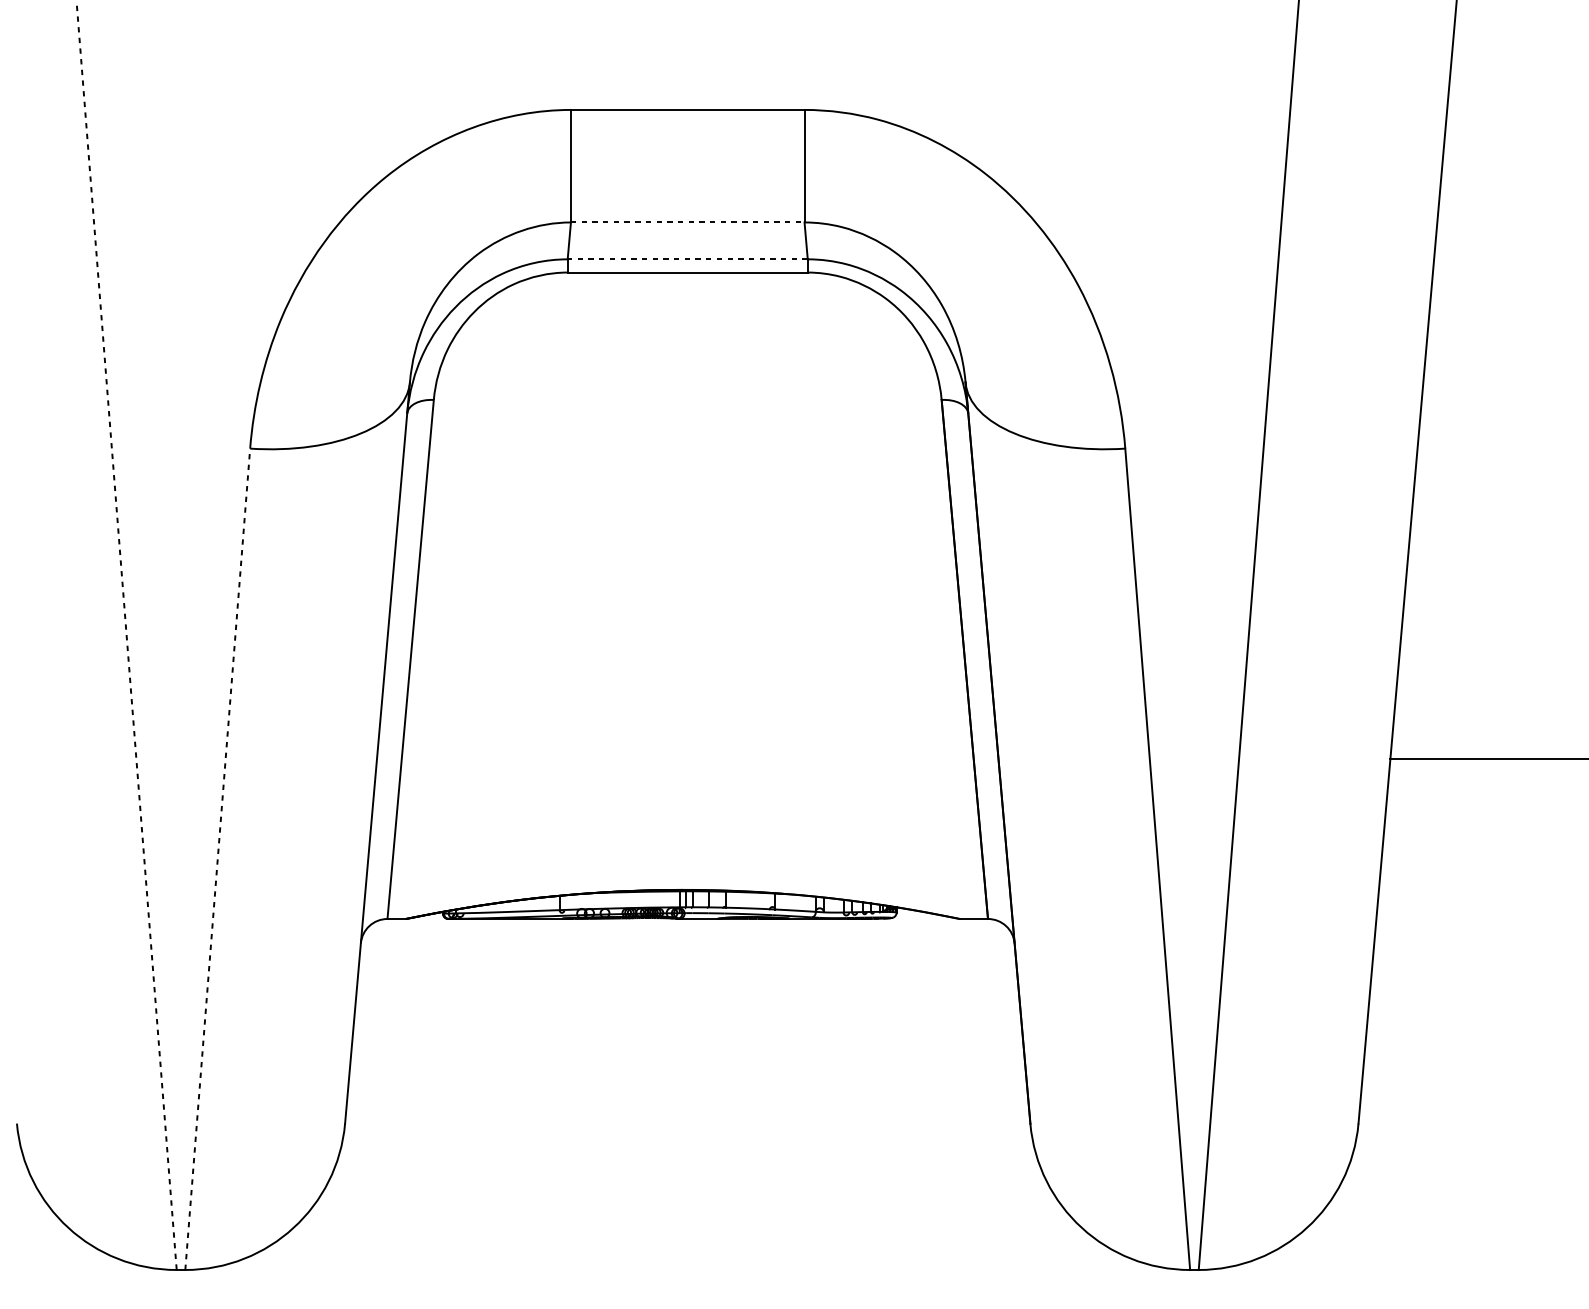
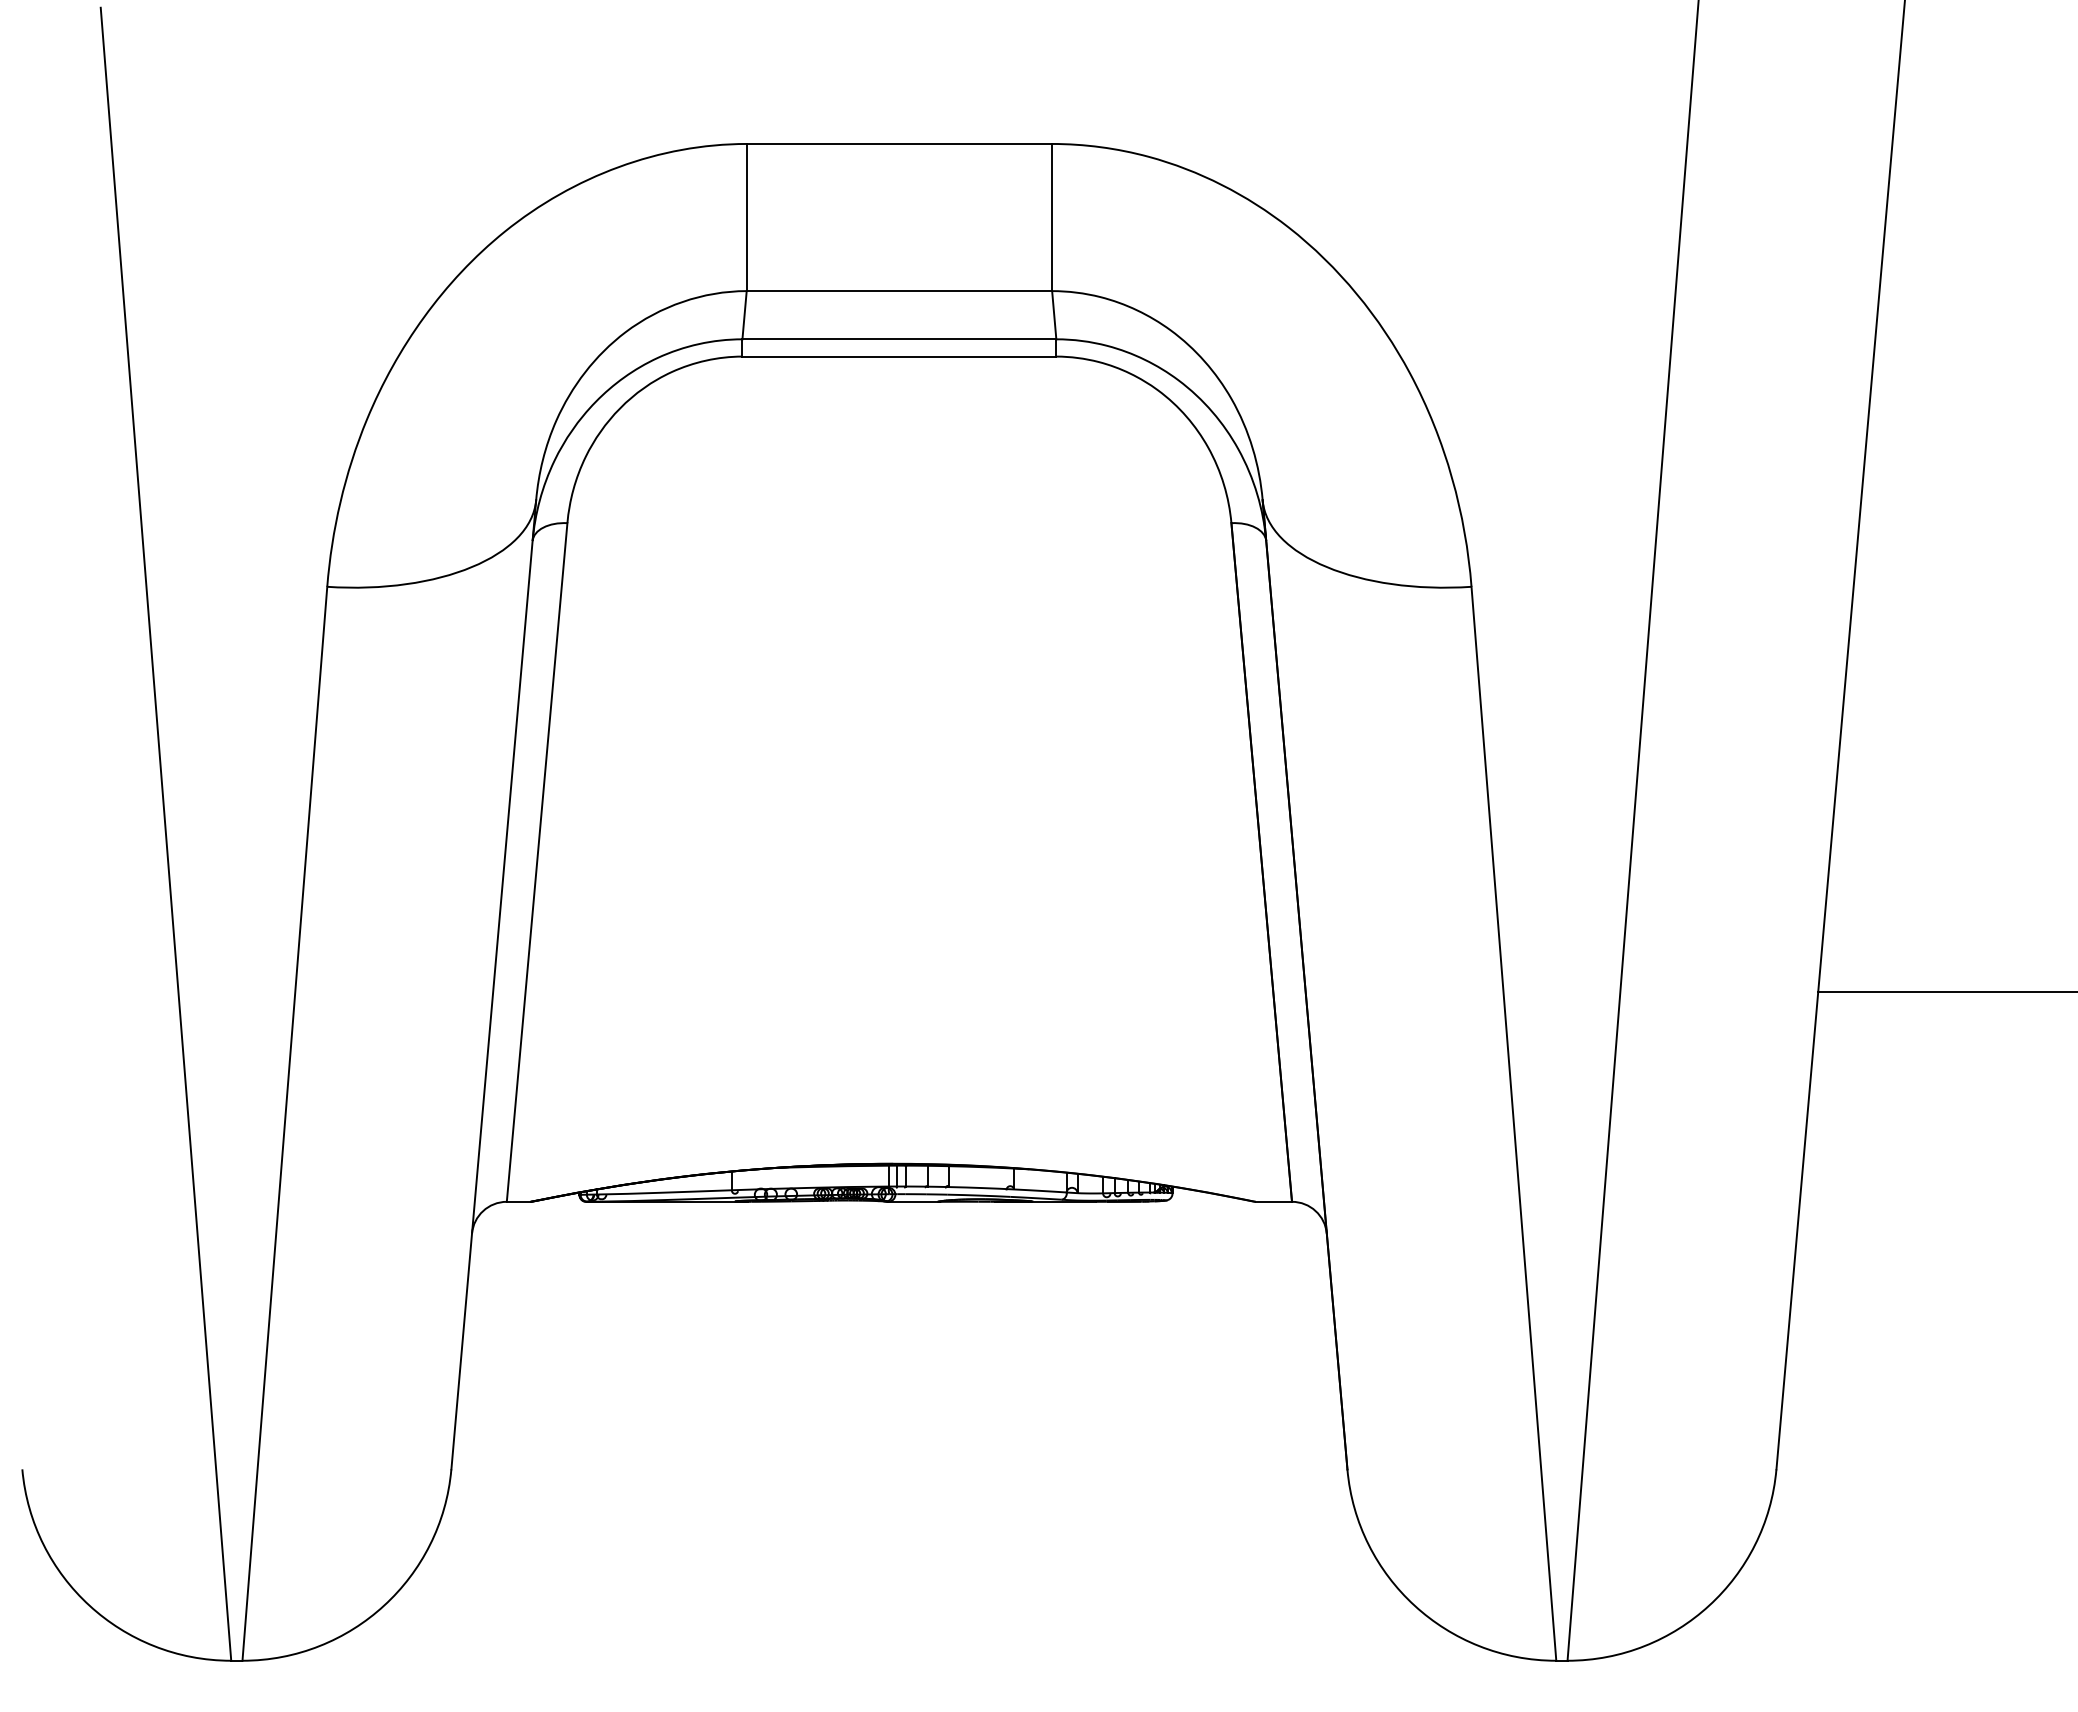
line: (687, 222) -> (899, 291), dashed -> solid
line: (687, 259) -> (899, 339), dashed -> solid
line: (127, 638) -> (166, 834), dashed -> solid
line: (217, 859) -> (284, 1123), dashed -> solid

